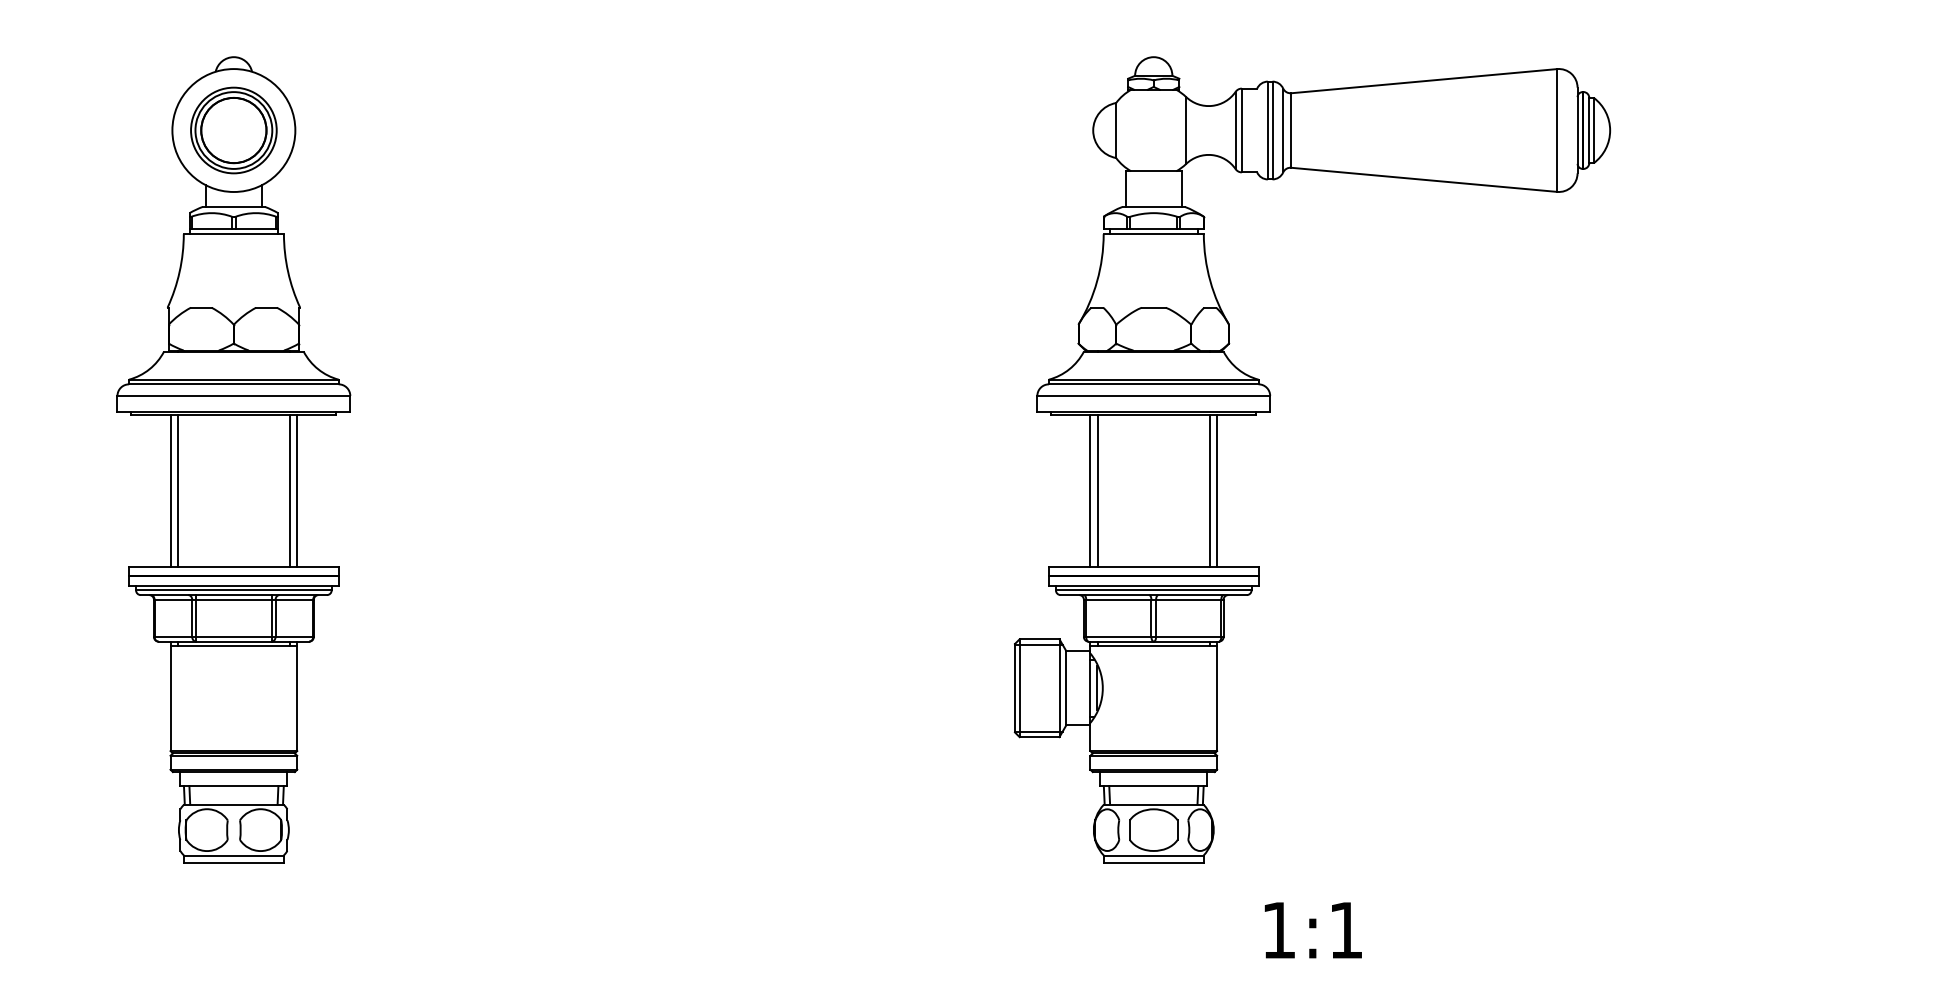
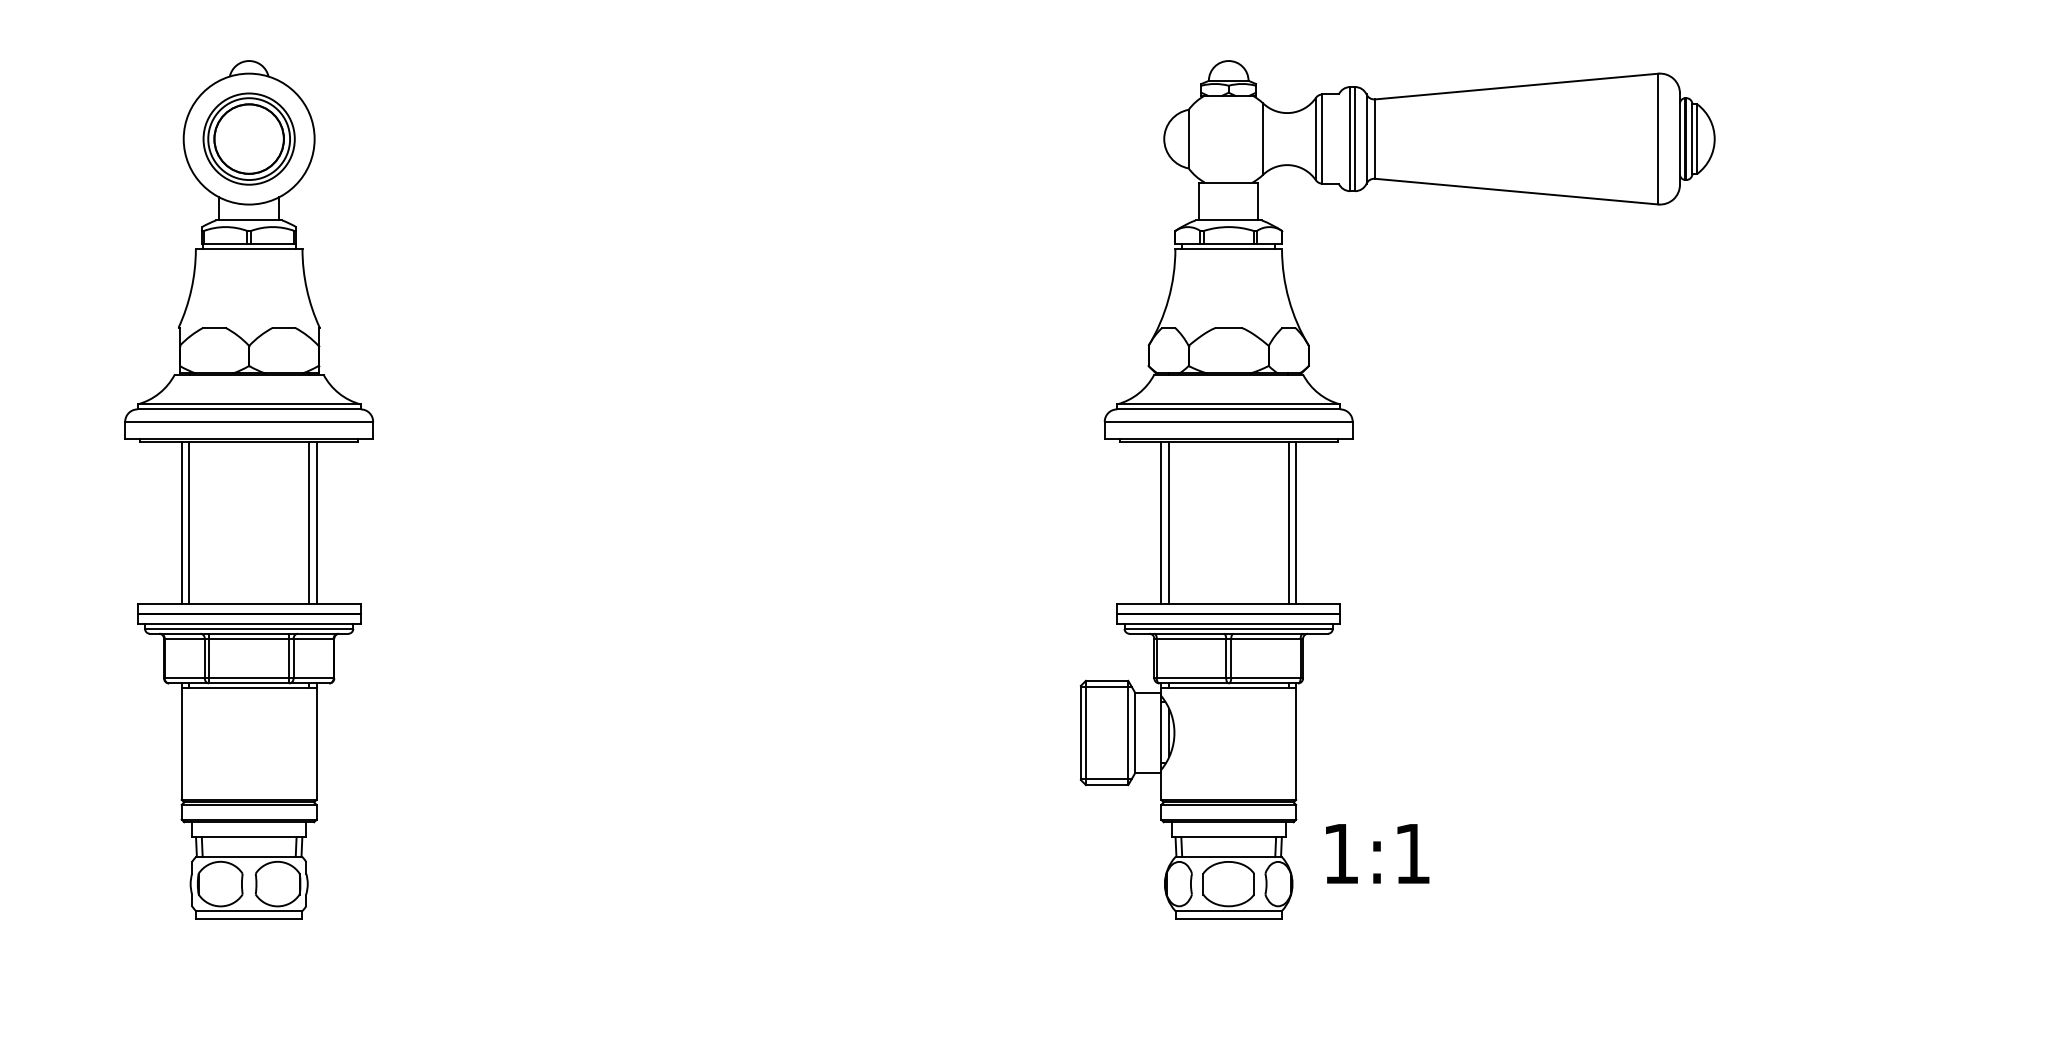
text: (1313, 930) -> (1377, 853), moved

